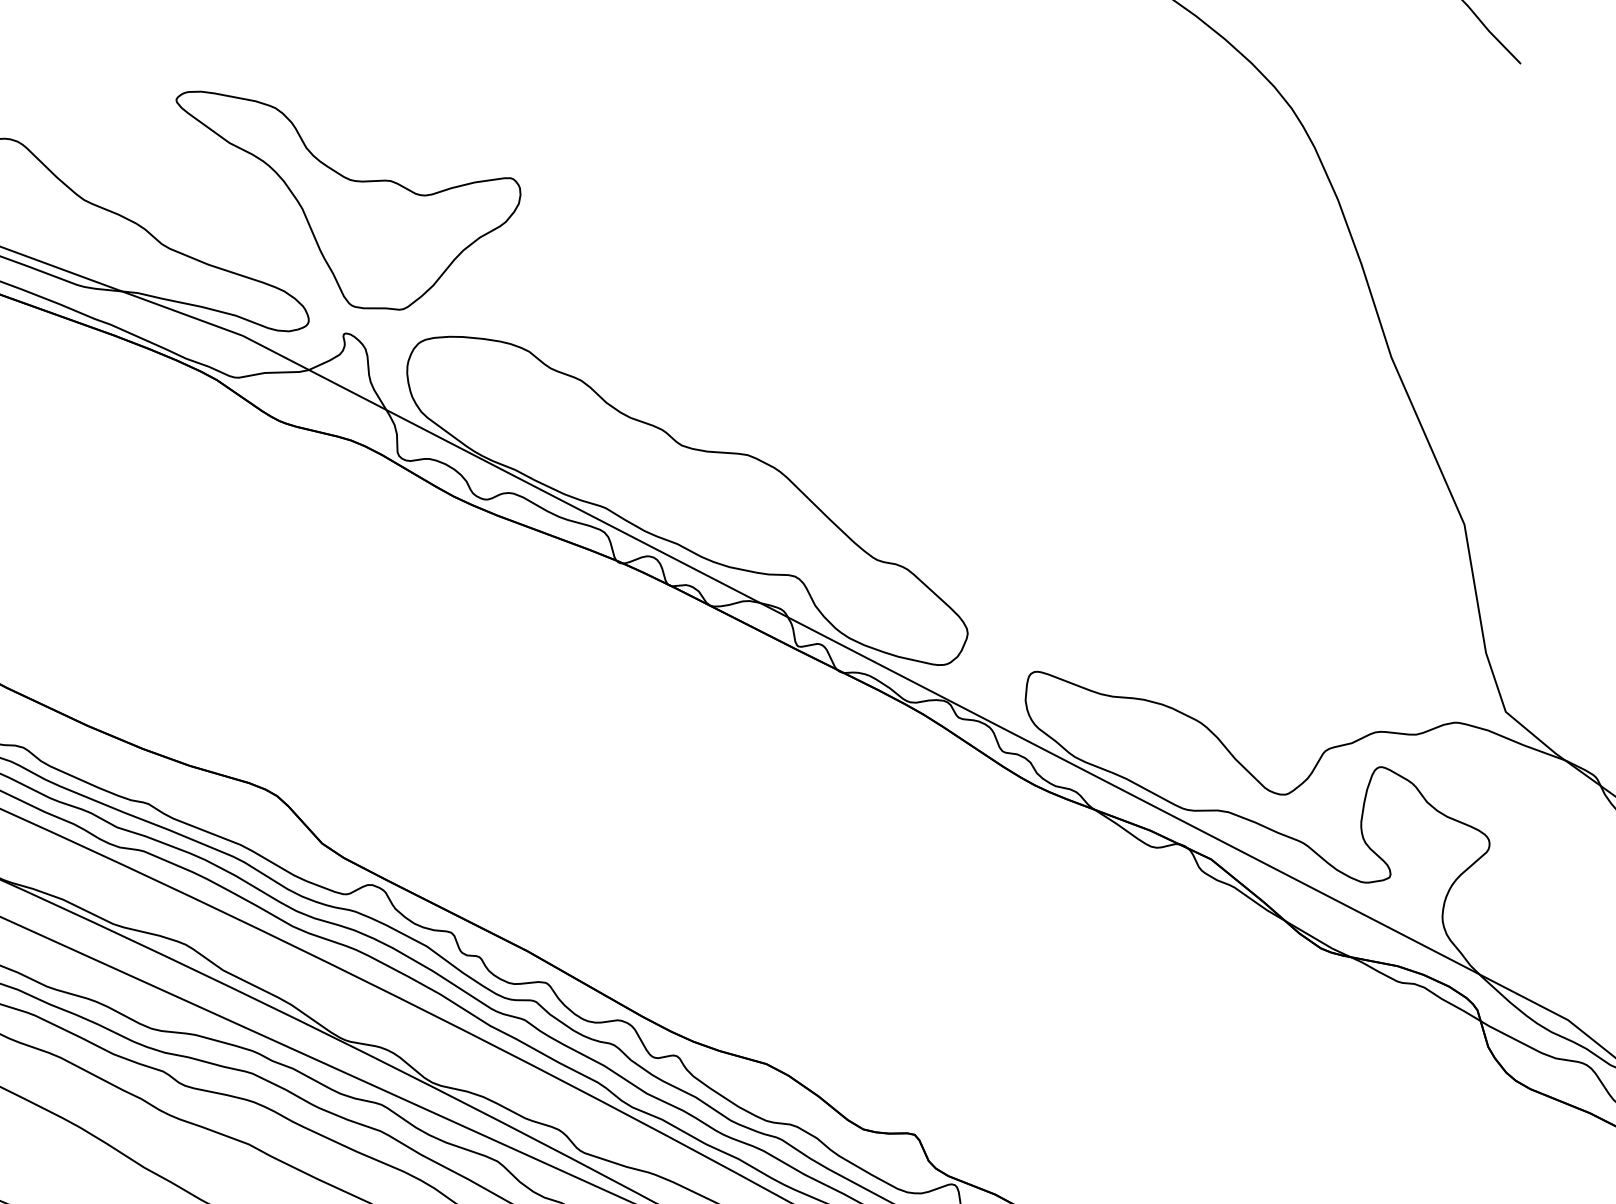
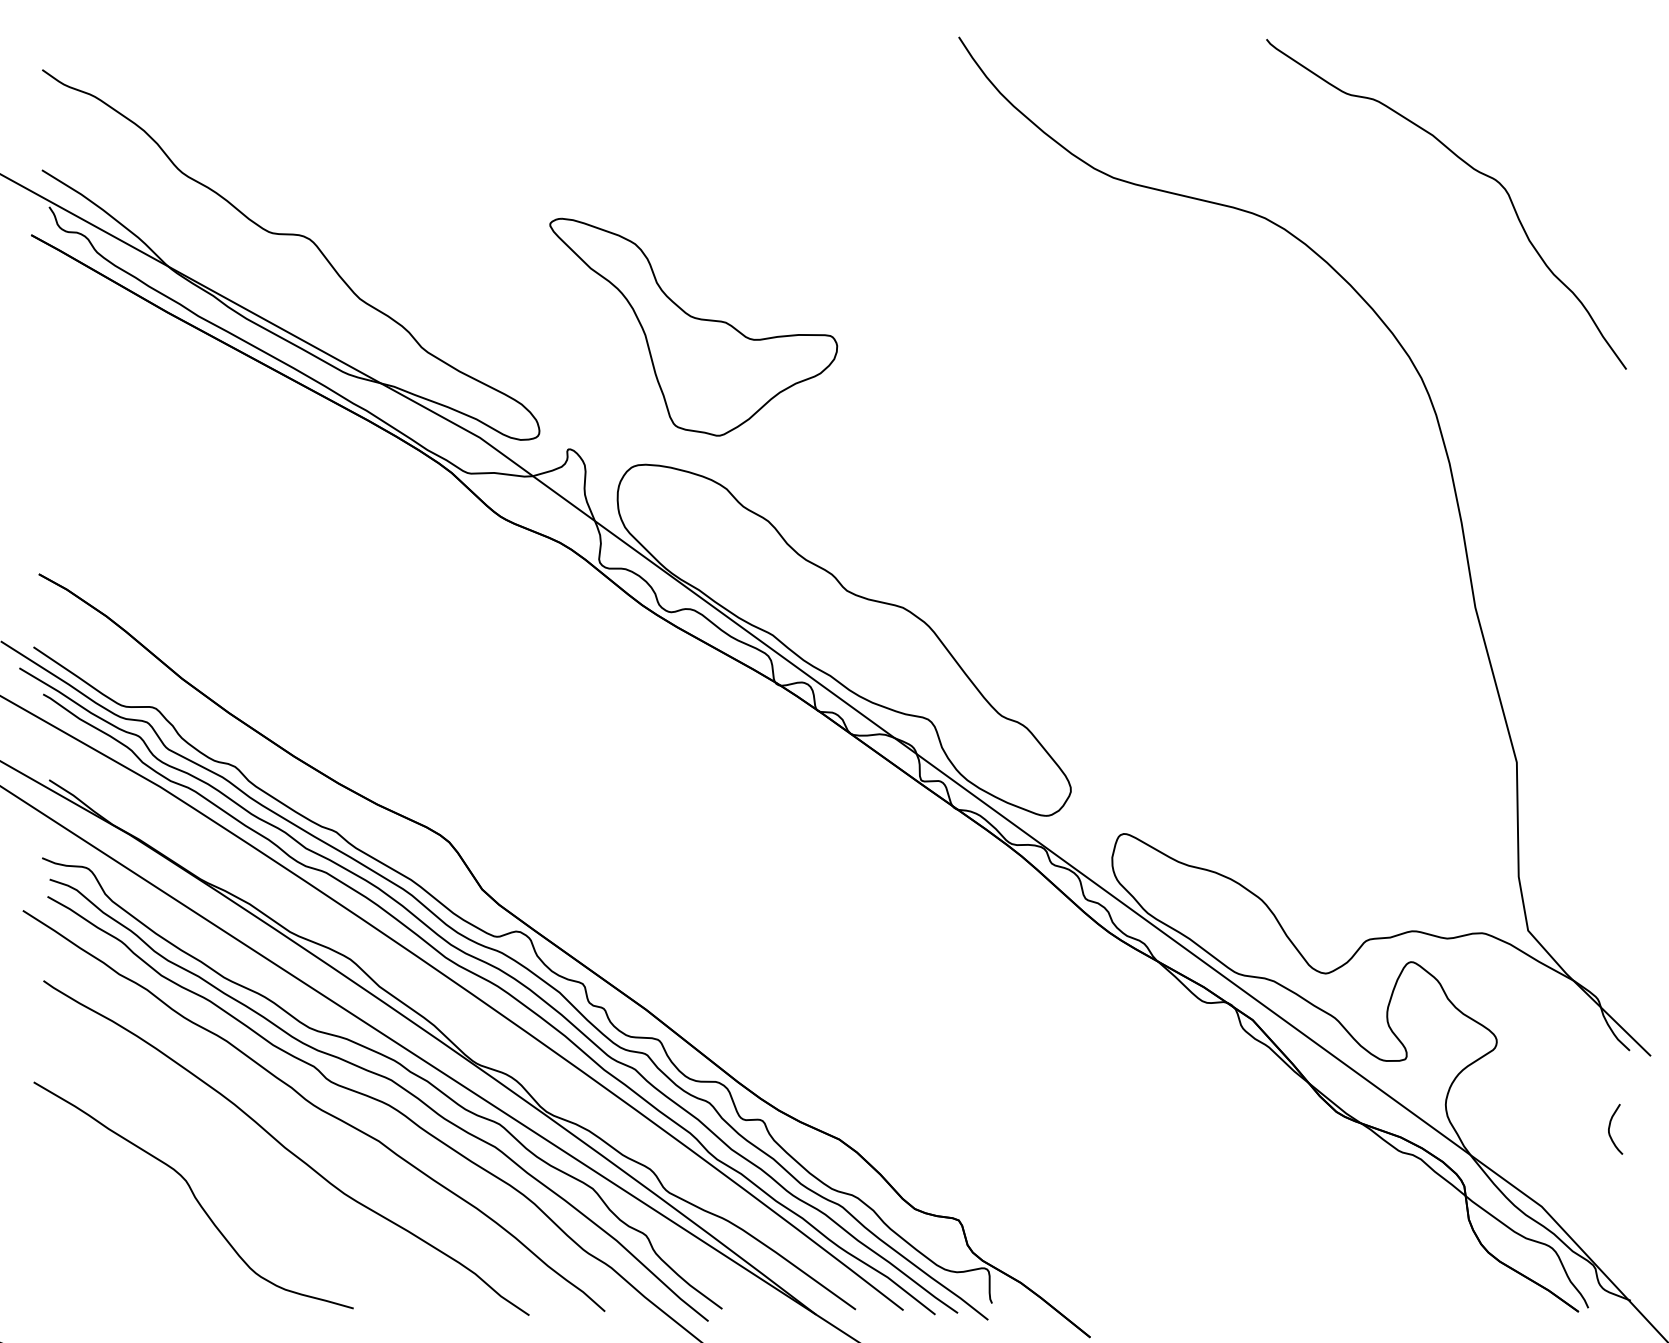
part: (355, 190) -> (693, 326), moved

